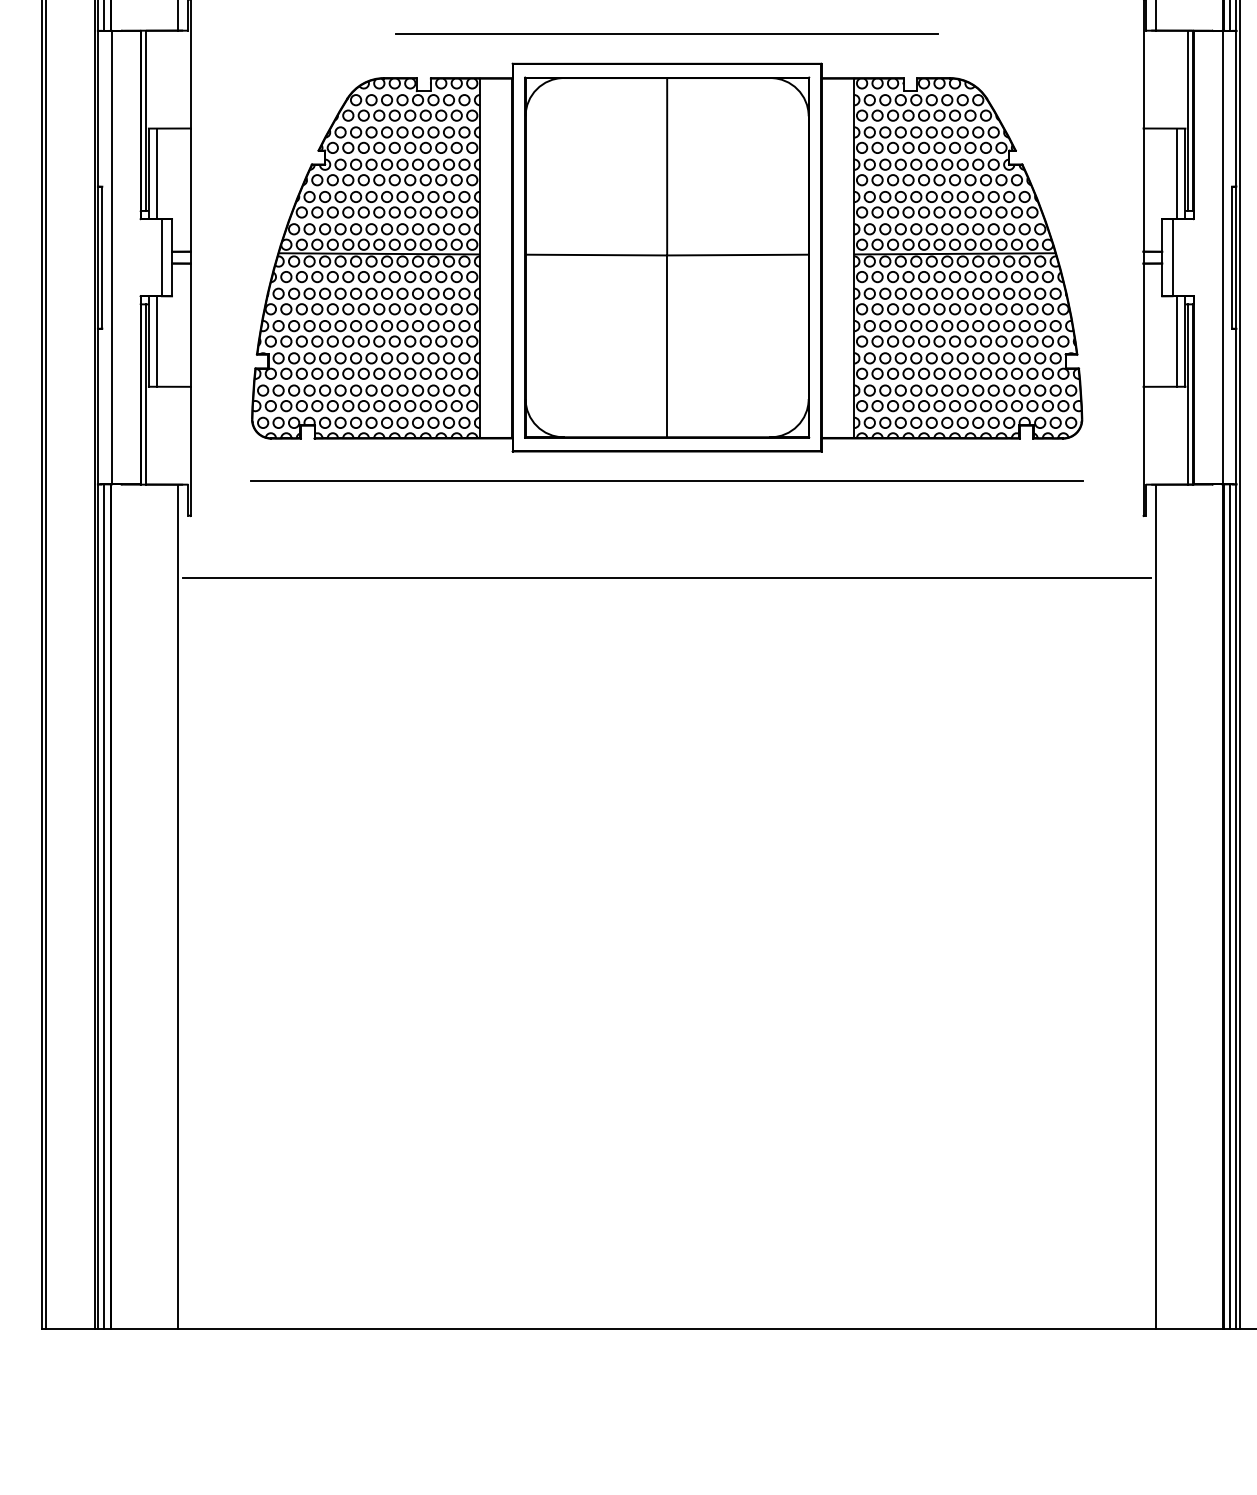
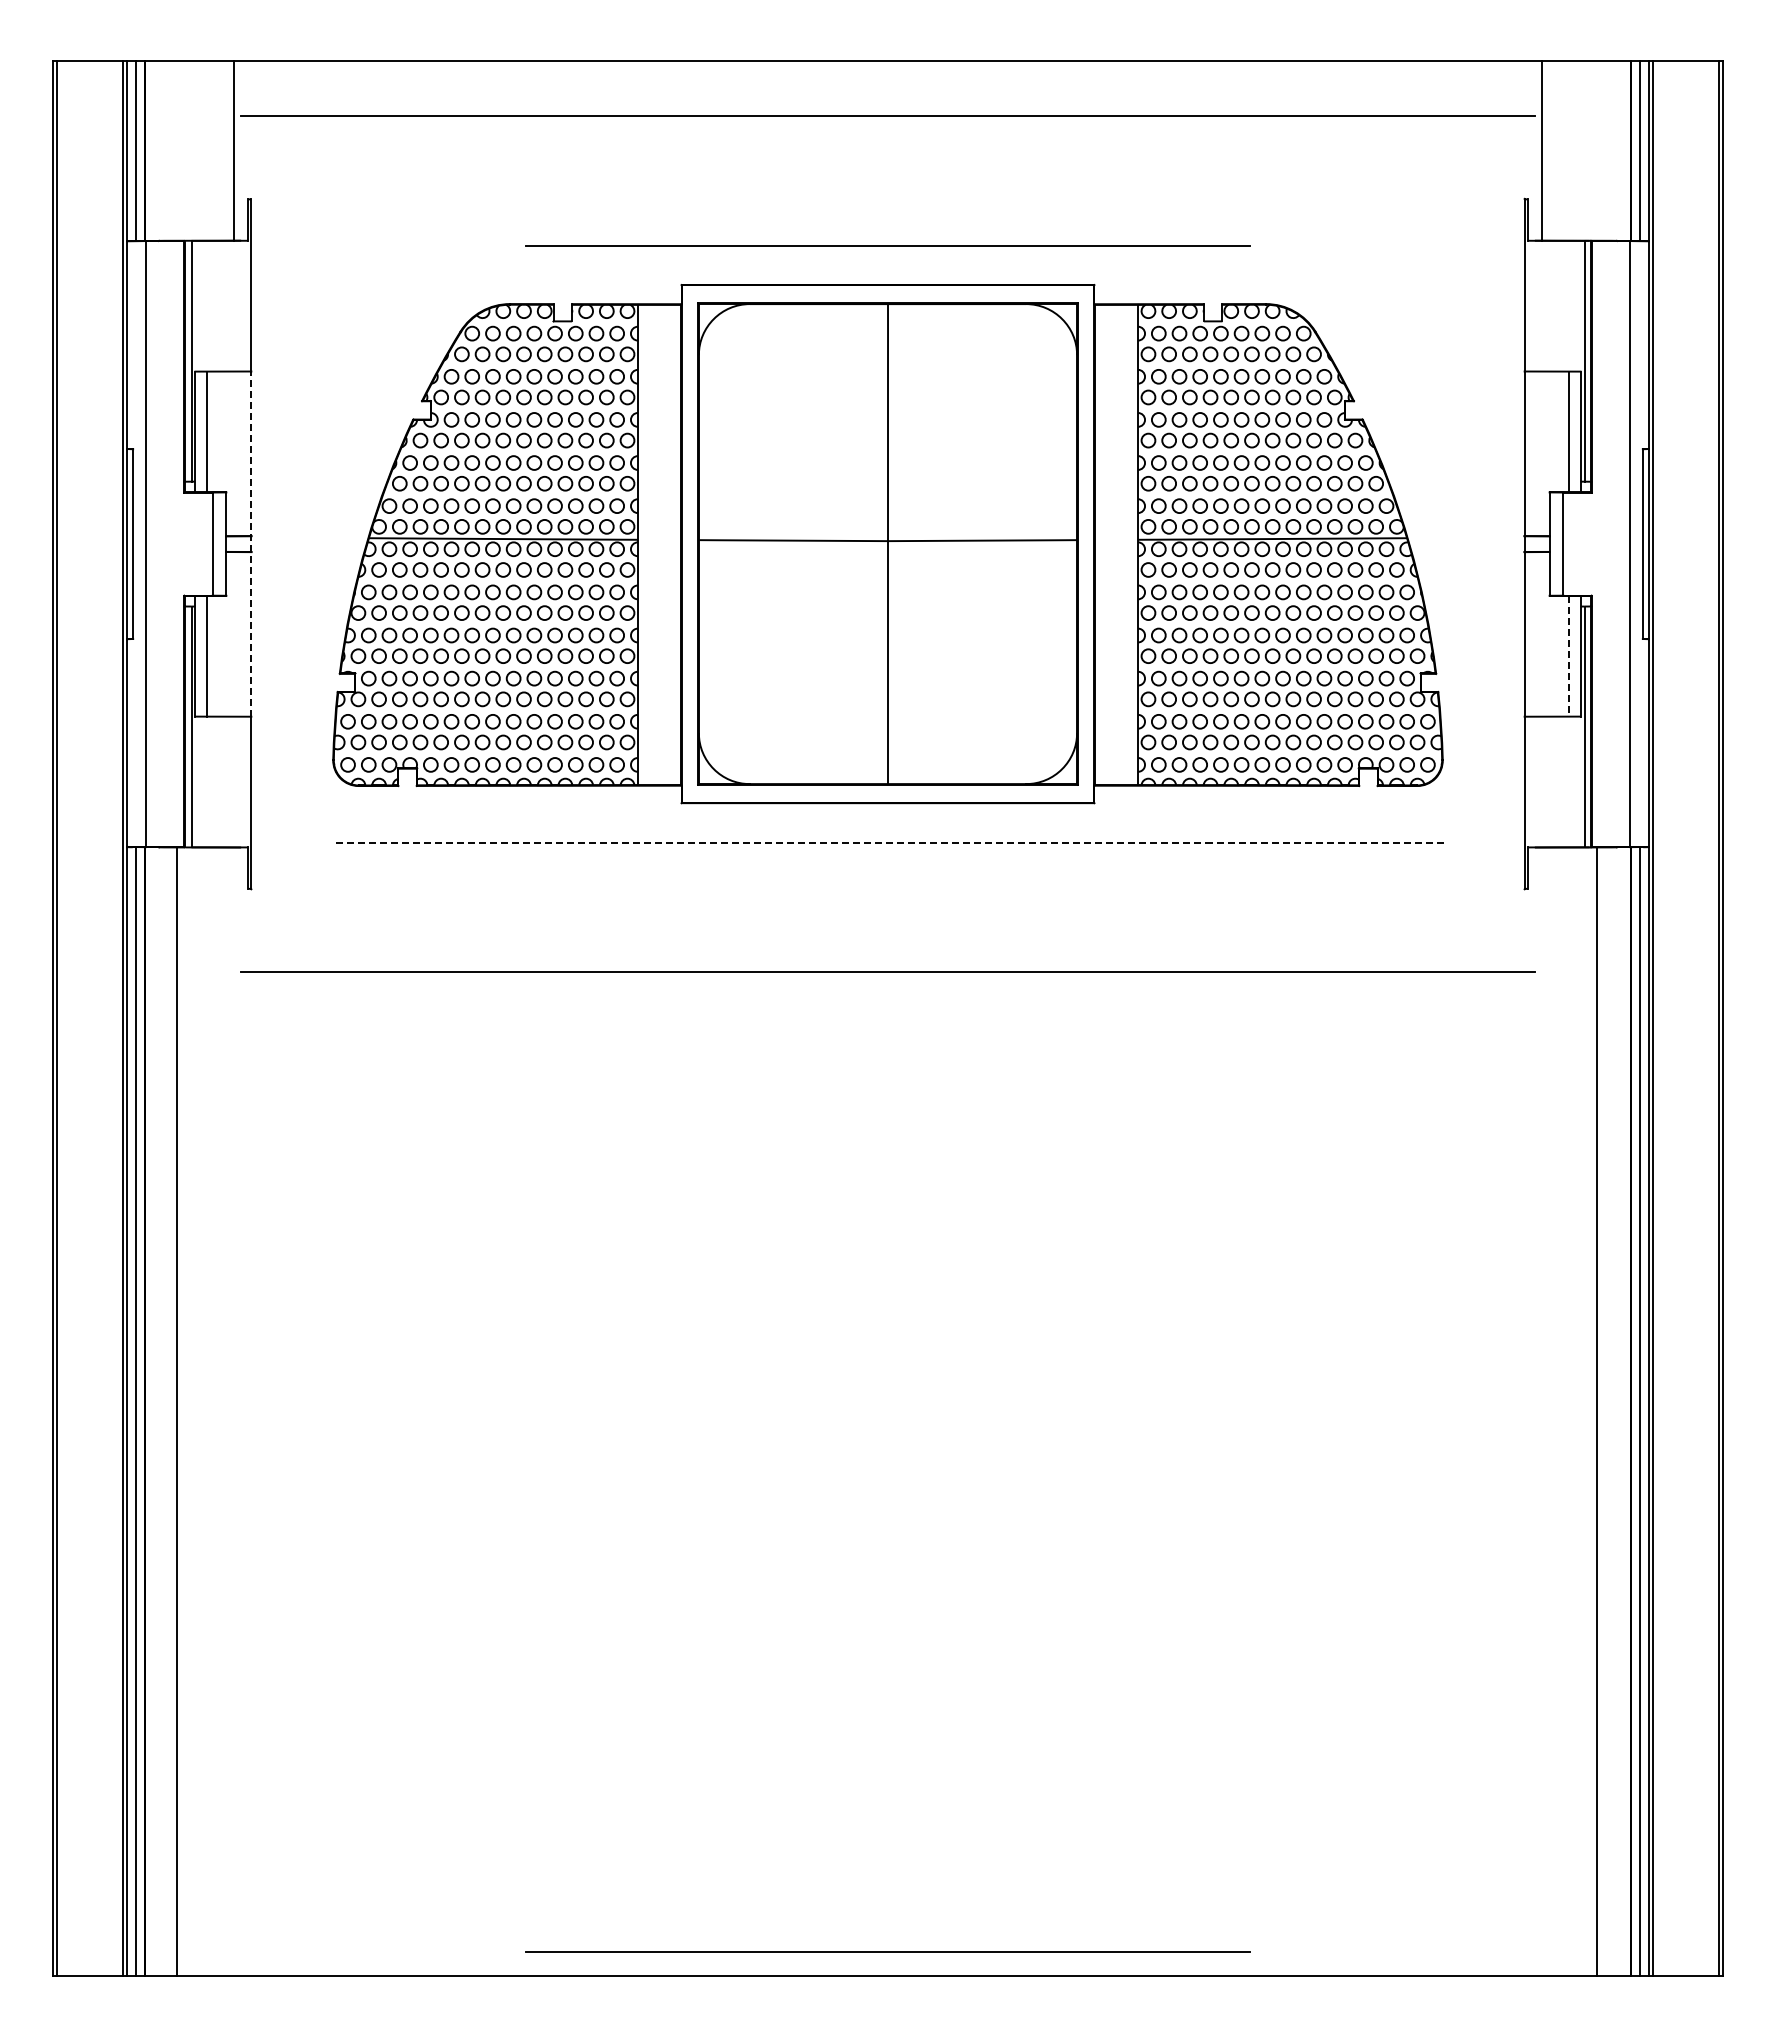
line: (190, 257) -> (251, 544), solid -> dashed
line: (1177, 341) -> (1569, 656), solid -> dashed
line: (666, 480) -> (887, 842), solid -> dashed
line: (178, 906) -> (177, 1411), moved
line: (1156, 906) -> (1596, 1411), moved
line: (666, 1310) -> (887, 1951), added

